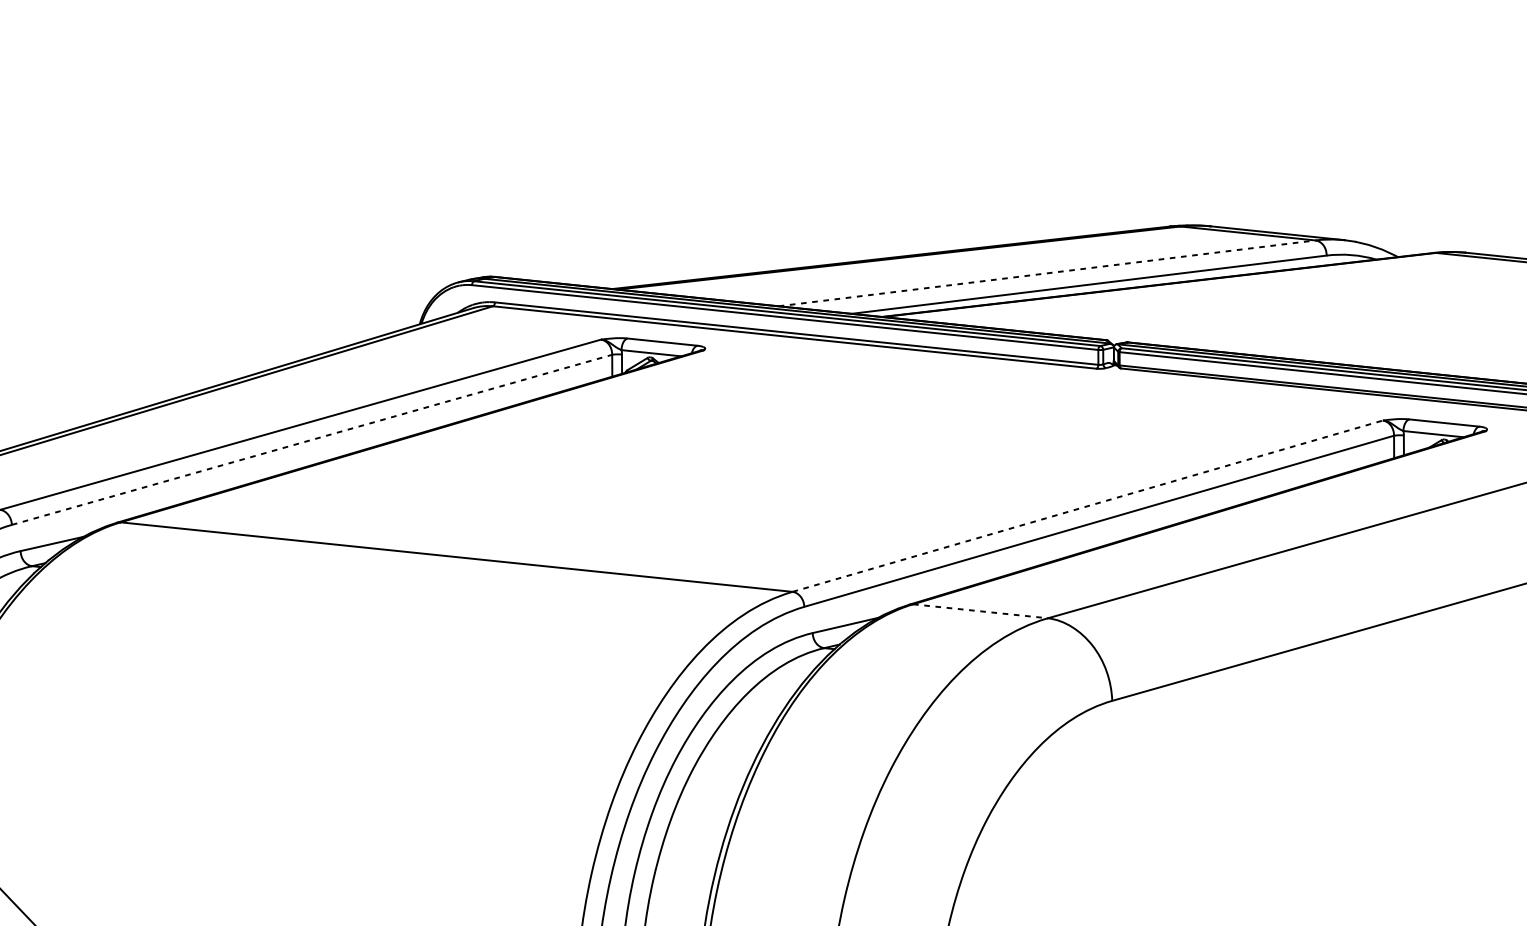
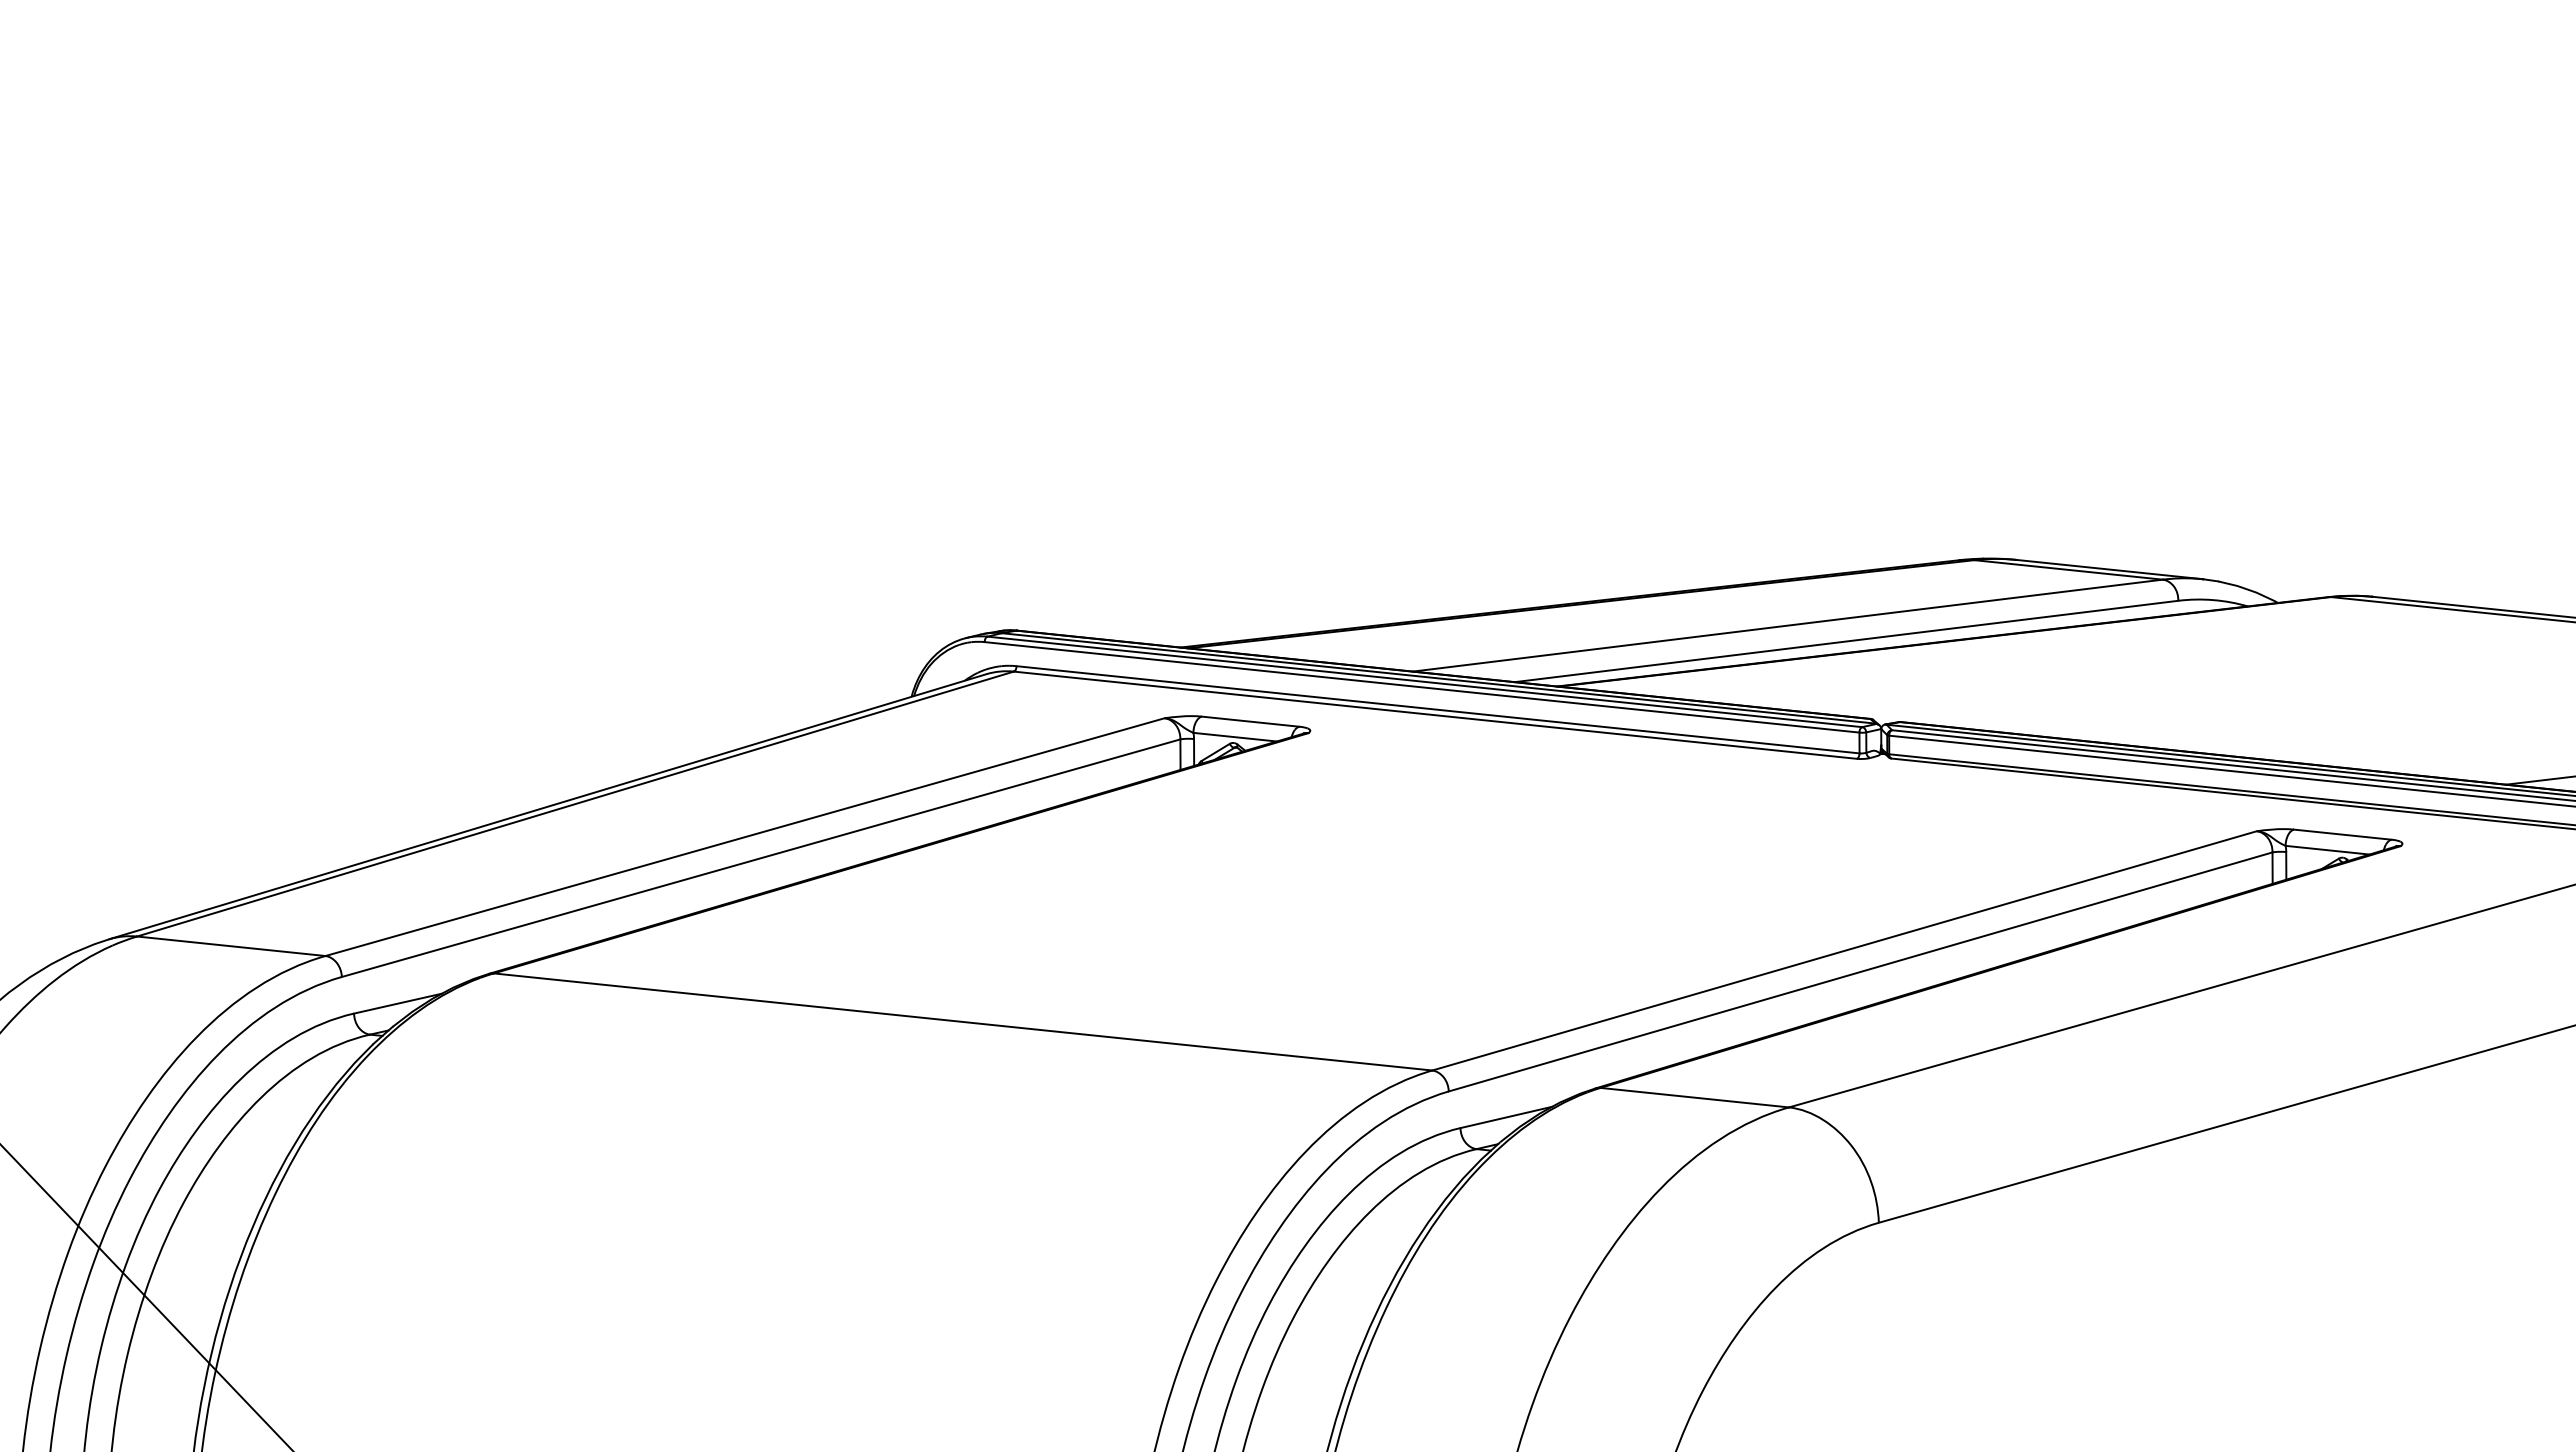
line: (1046, 273) -> (1787, 625), dashed -> solid
line: (312, 440) -> (761, 858), dashed -> solid
line: (1088, 505) -> (1845, 950), dashed -> solid
line: (980, 611) -> (1694, 1097), dashed -> solid

